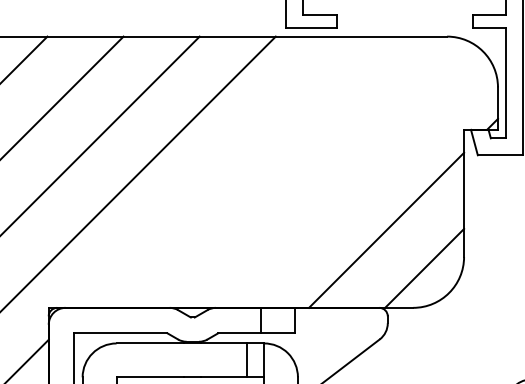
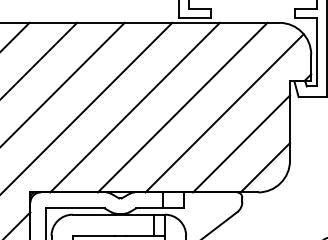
line: (215, 172) -> (134, 107), added
line: (292, 172) -> (182, 107), added
line: (359, 181) -> (224, 113), added

